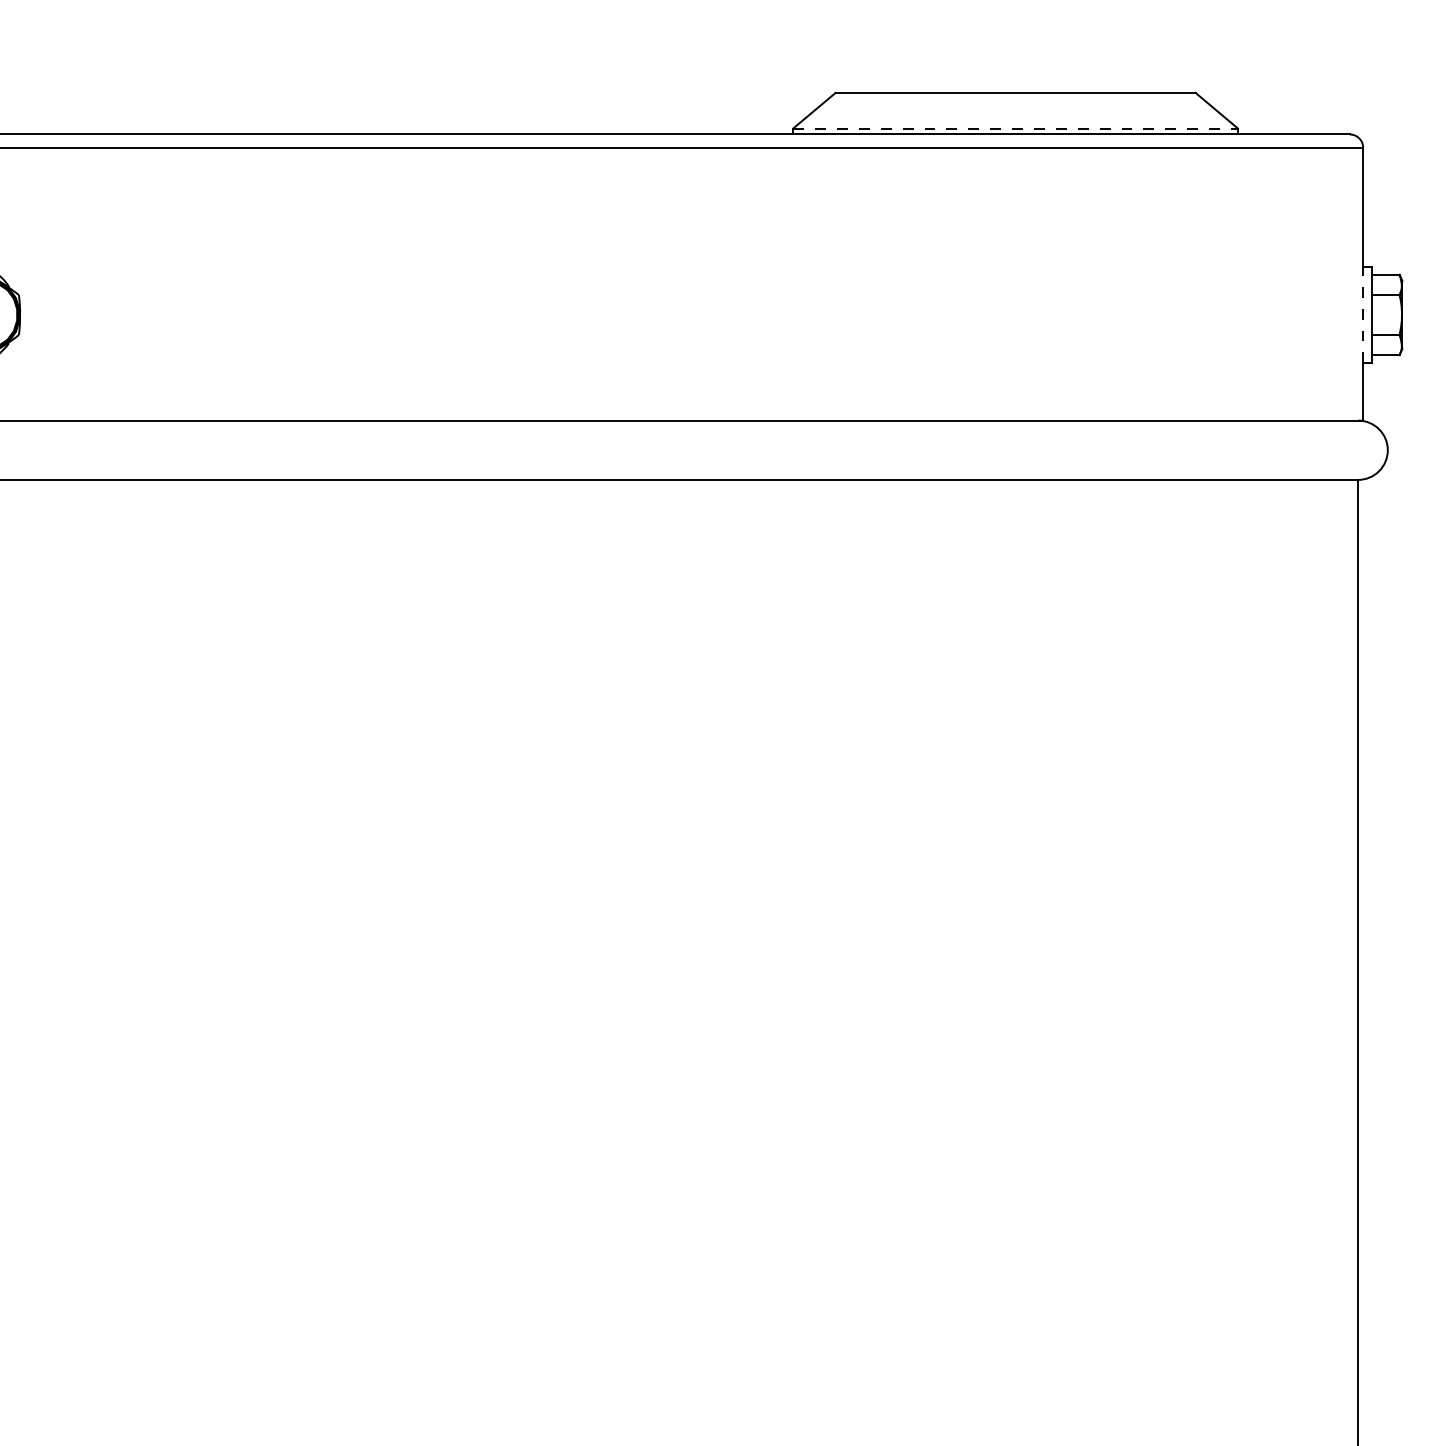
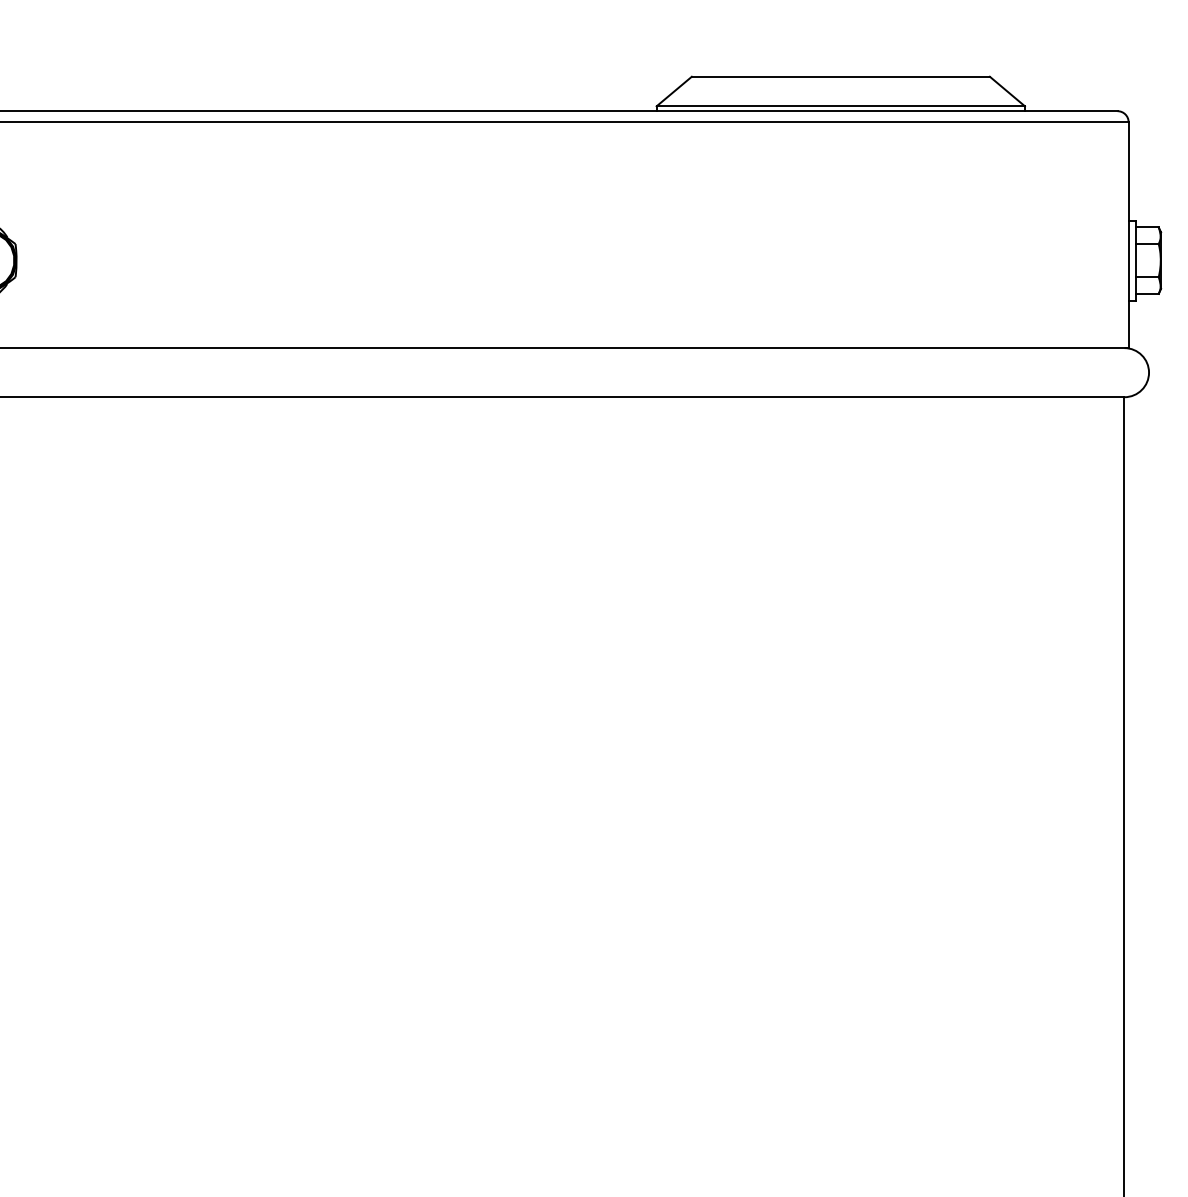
line: (1016, 128) -> (841, 106), dashed -> solid
line: (1363, 314) -> (1128, 260), dashed -> solid

